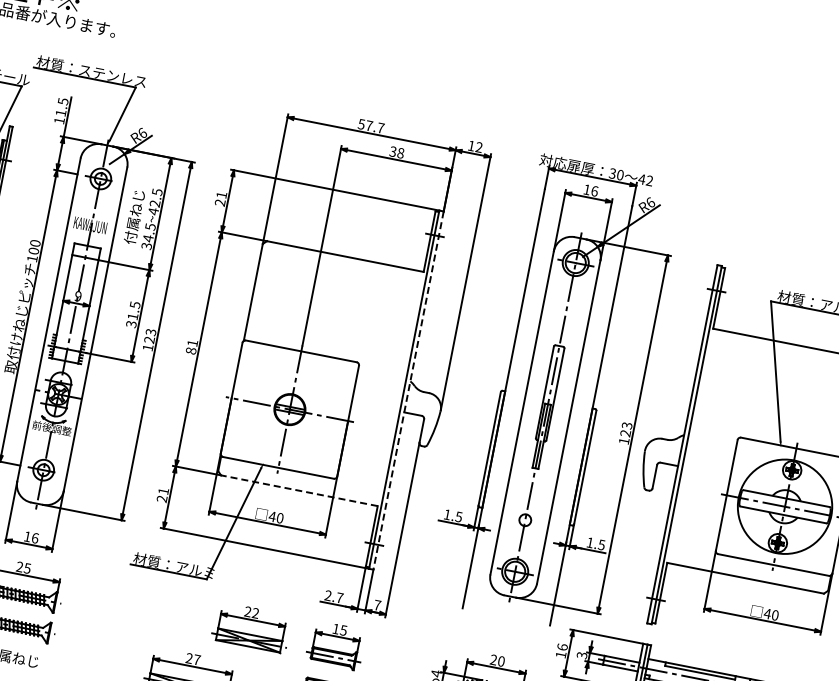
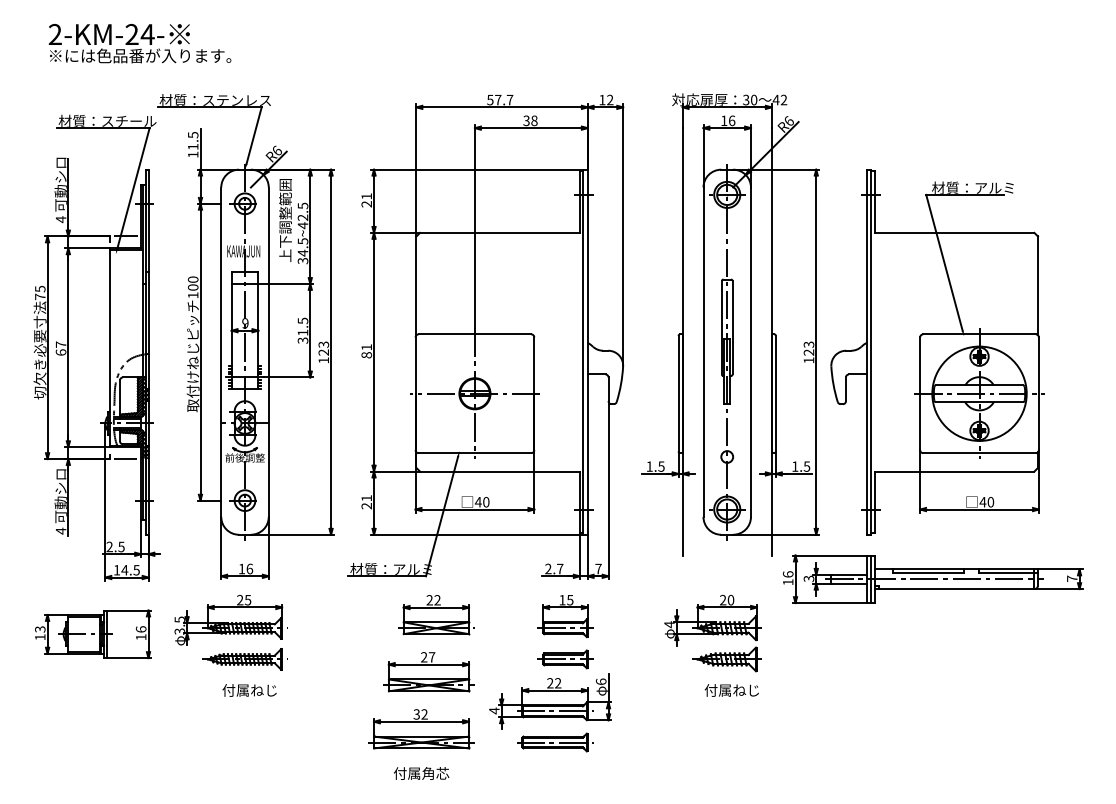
text: (137, 203) -> (285, 220), 付属ねじ -> 上下調整範囲
line: (408, 390) -> (587, 352), dashed -> solid
line: (299, 490) -> (499, 471), dashed -> solid
part: (251, 628) -> (436, 615), moved

